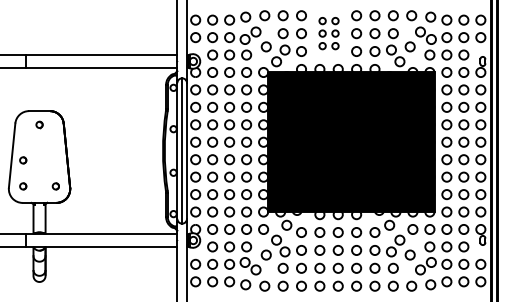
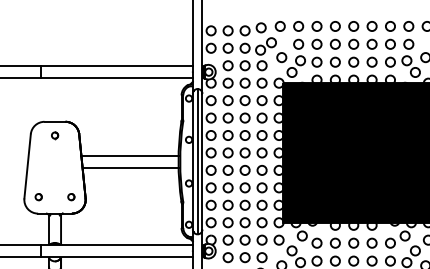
part: (328, 33) -> (343, 44), size x1.43
line: (114, 144) -> (129, 155), added
line: (115, 157) -> (130, 168), added
part: (23, 160) -> (38, 171), removed

